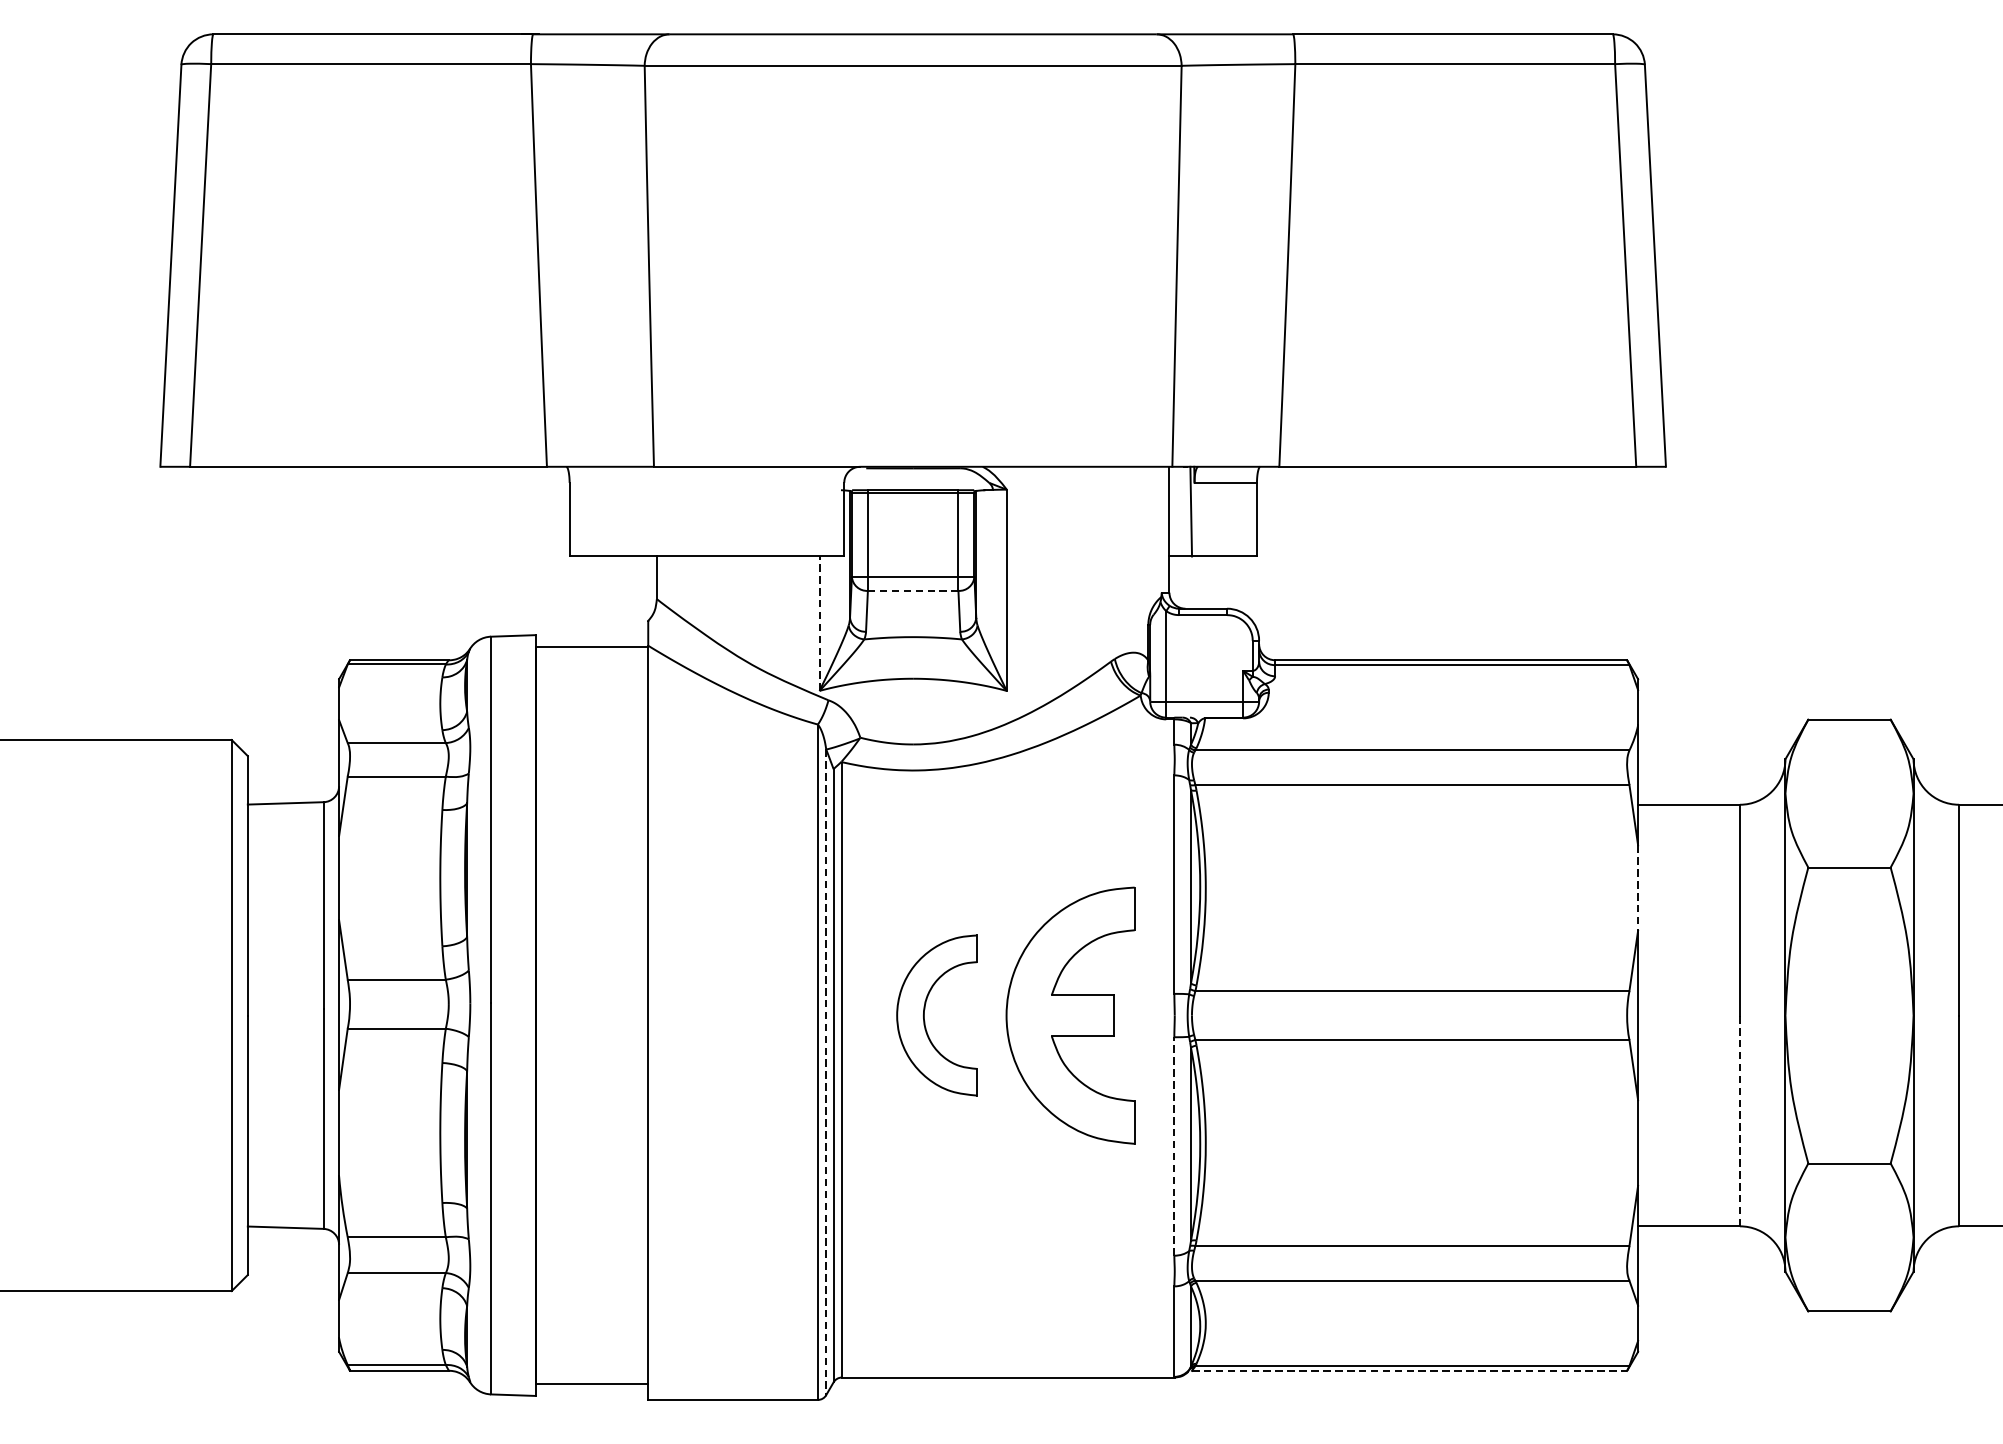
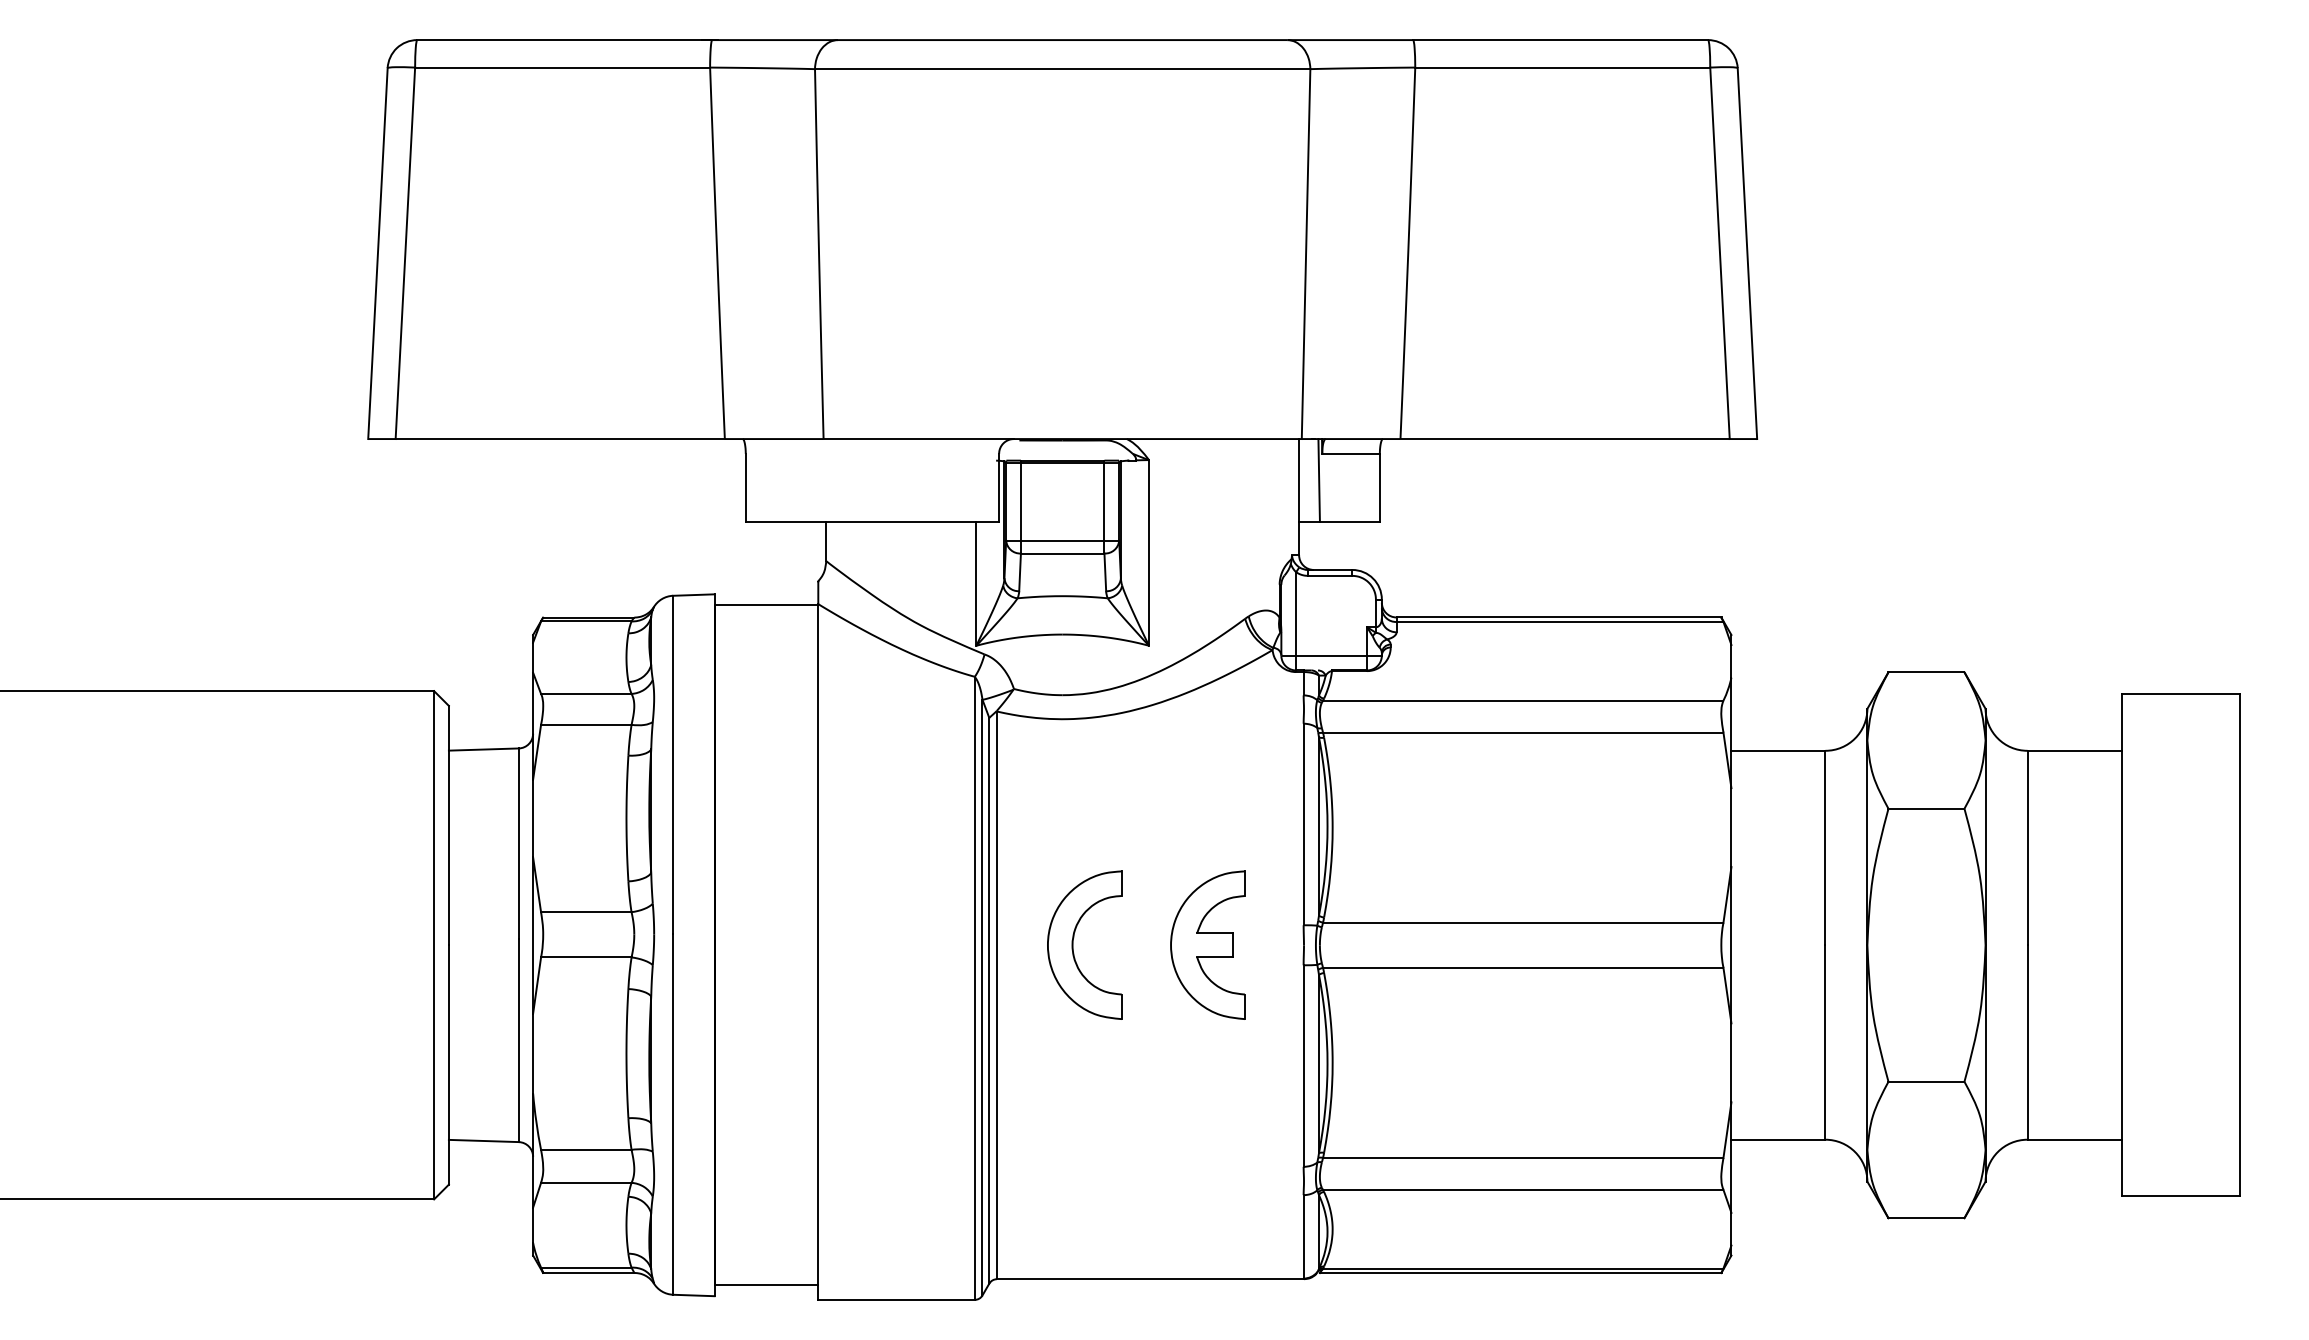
line: (912, 590) -> (1062, 553), dashed -> solid
line: (819, 623) -> (976, 583), dashed -> solid
line: (1638, 888) -> (1731, 828), dashed -> solid
part: (1070, 1014) -> (1207, 944), size x0.62
line: (826, 1072) -> (982, 997), dashed -> solid
line: (1740, 1119) -> (1825, 1041), dashed -> solid
line: (1174, 1146) -> (1303, 1066), dashed -> solid
line: (1409, 1371) -> (1520, 1273), dashed -> solid

